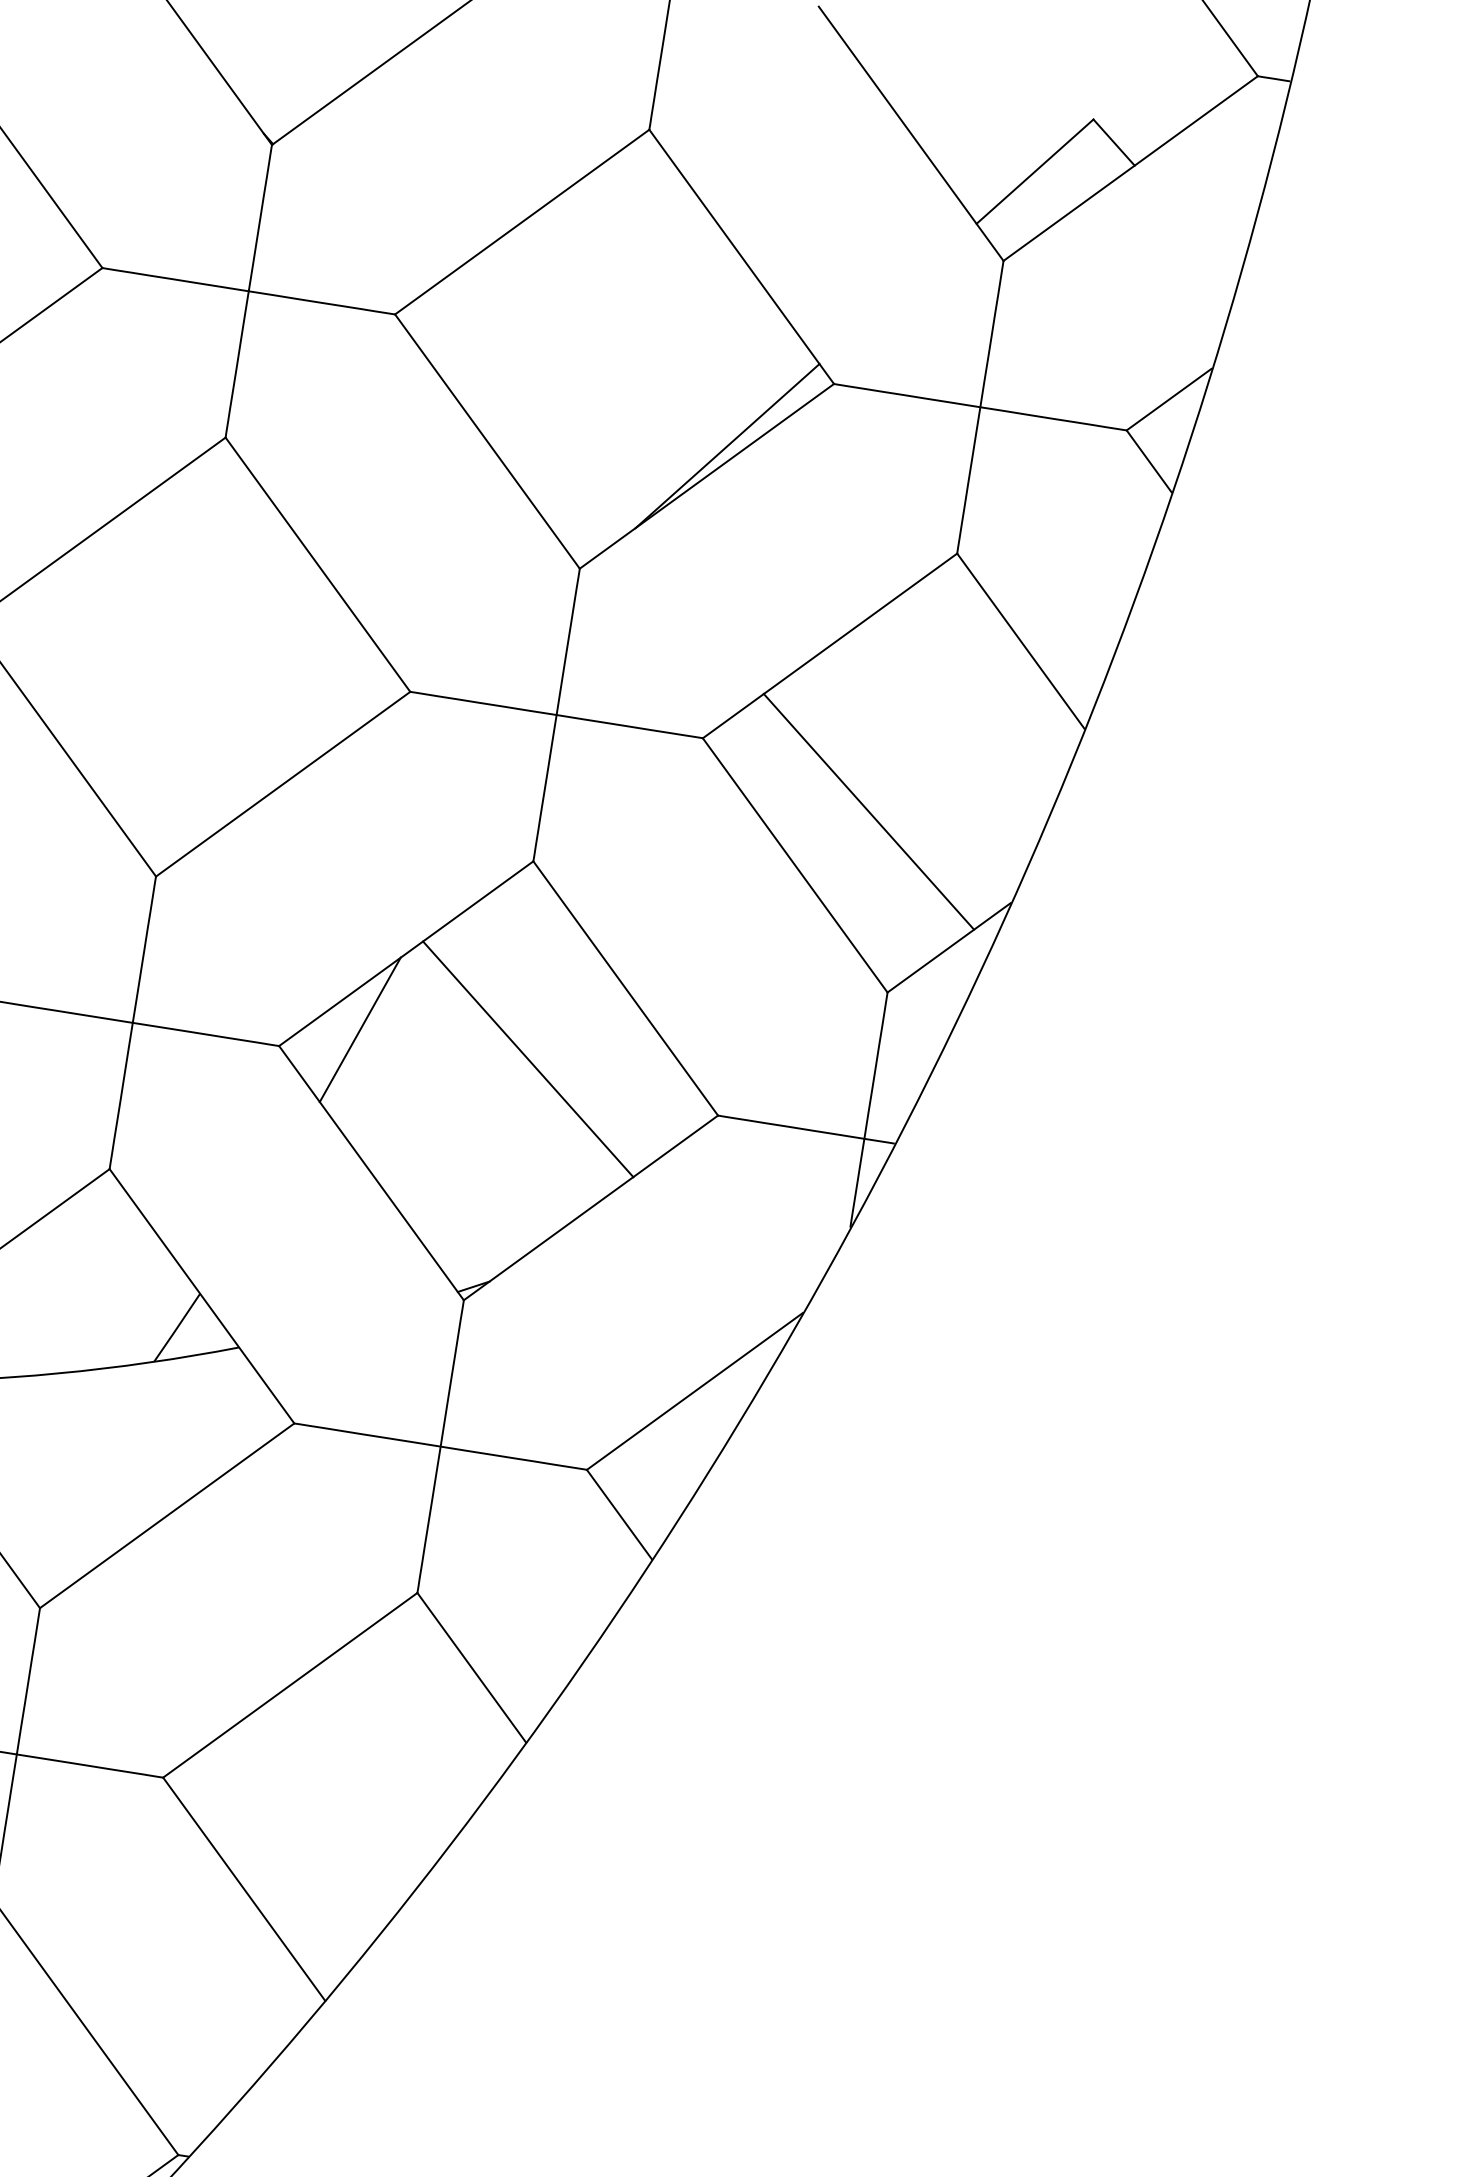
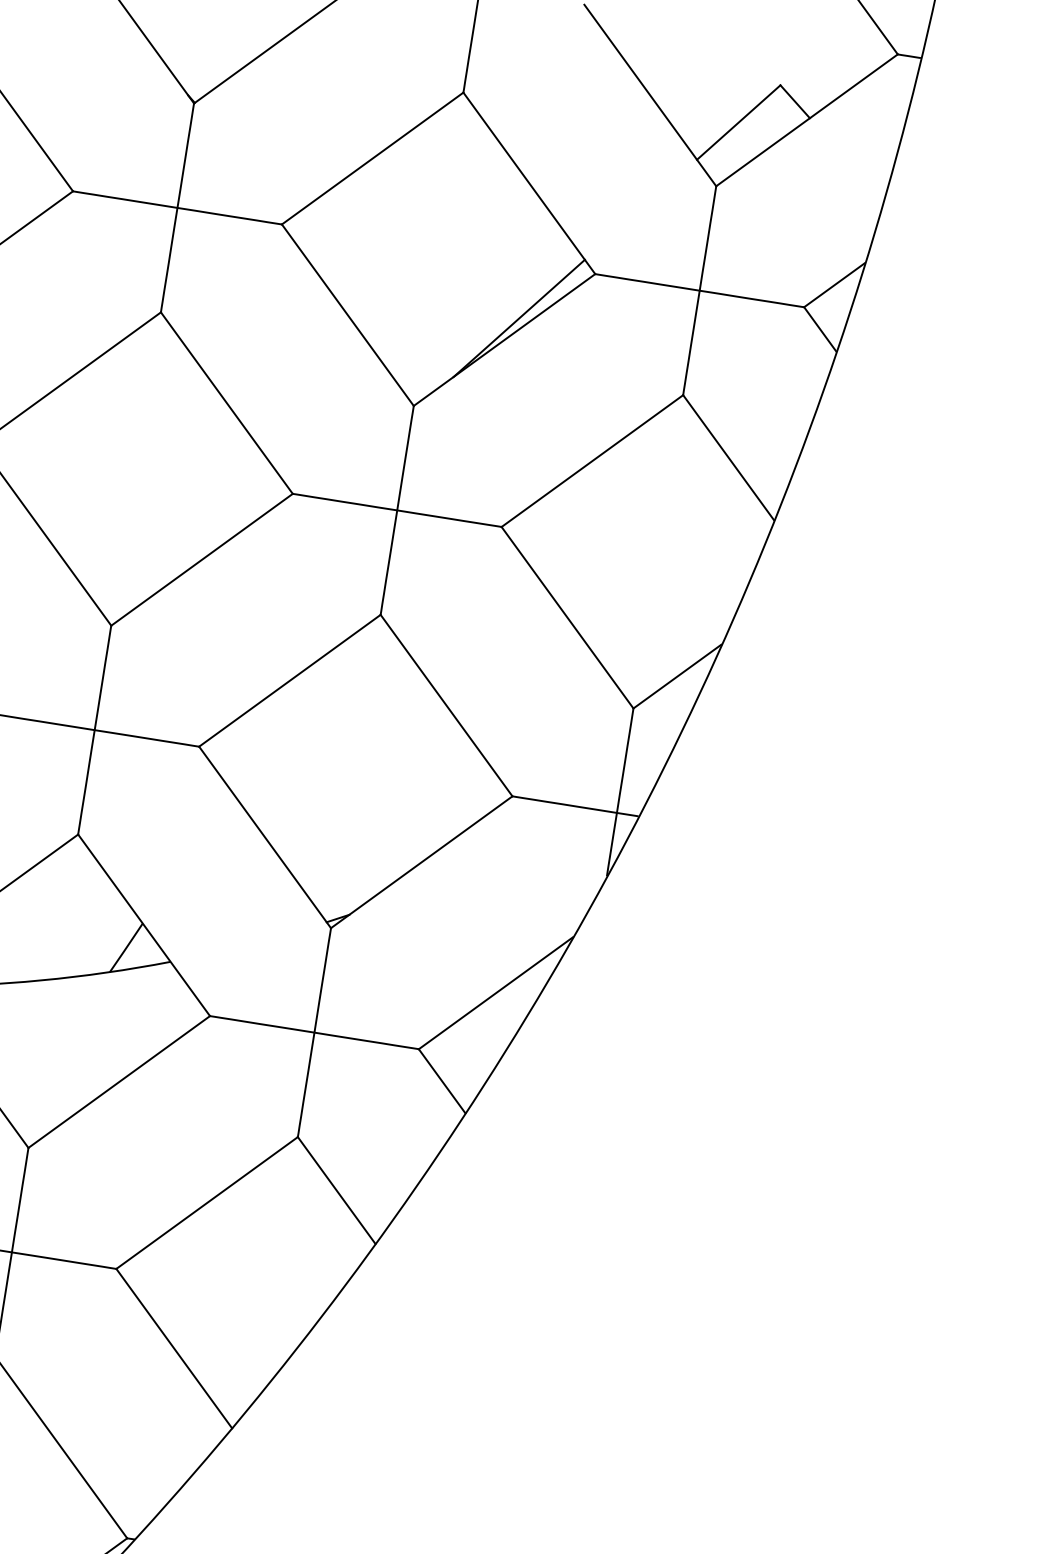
line: (869, 811) -> (620, 579), removed
line: (359, 1028) -> (256, 734), removed
line: (527, 1059) -> (376, 756), removed

